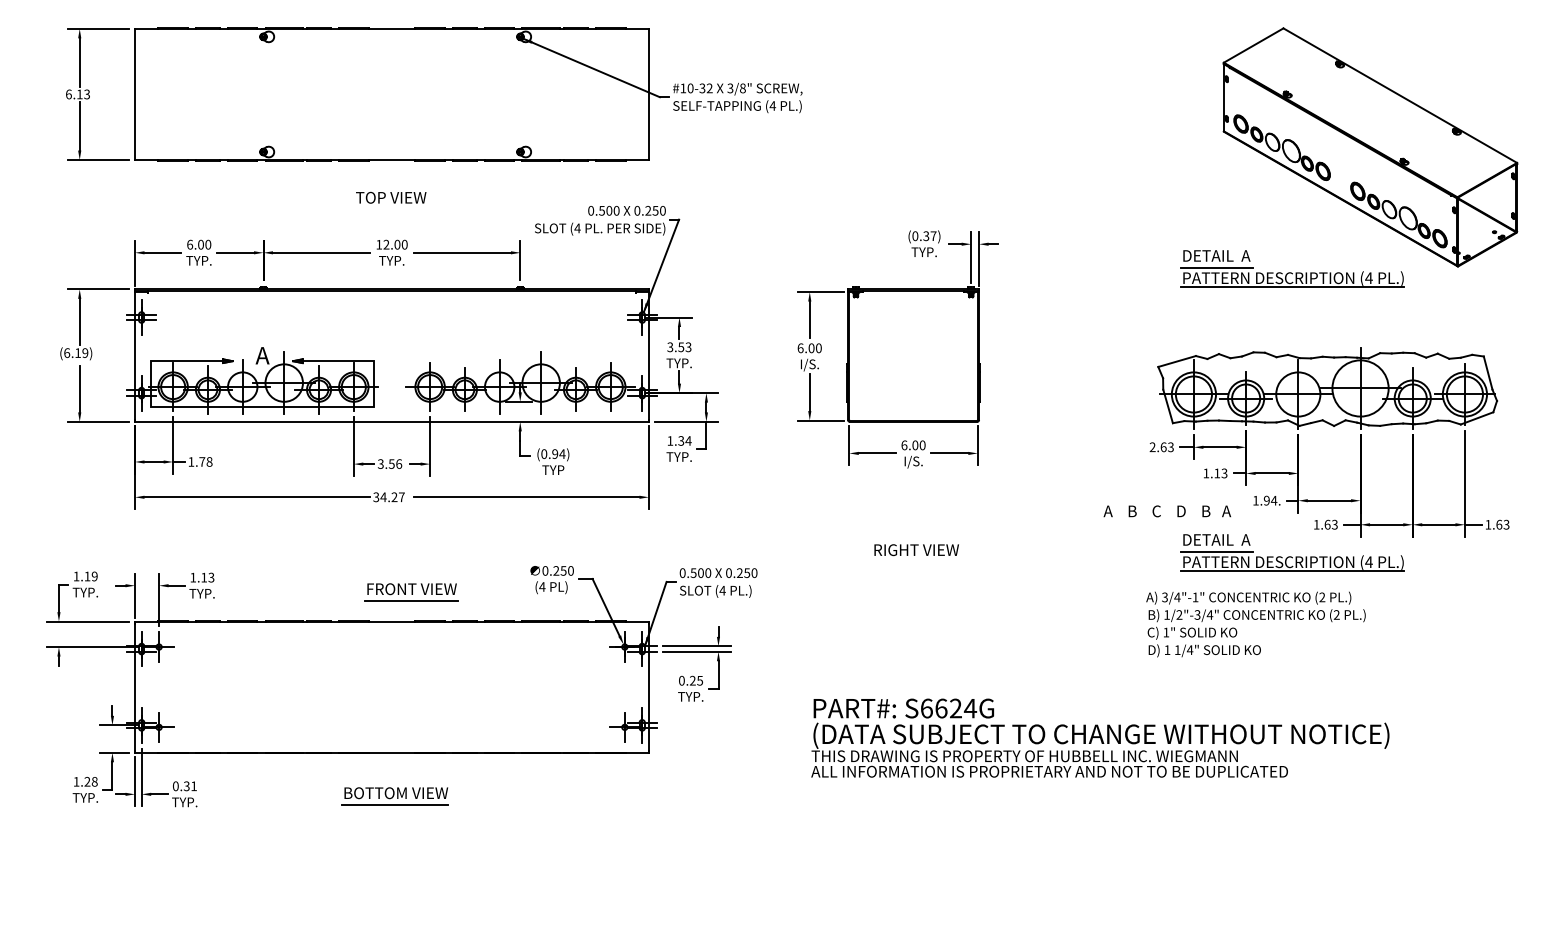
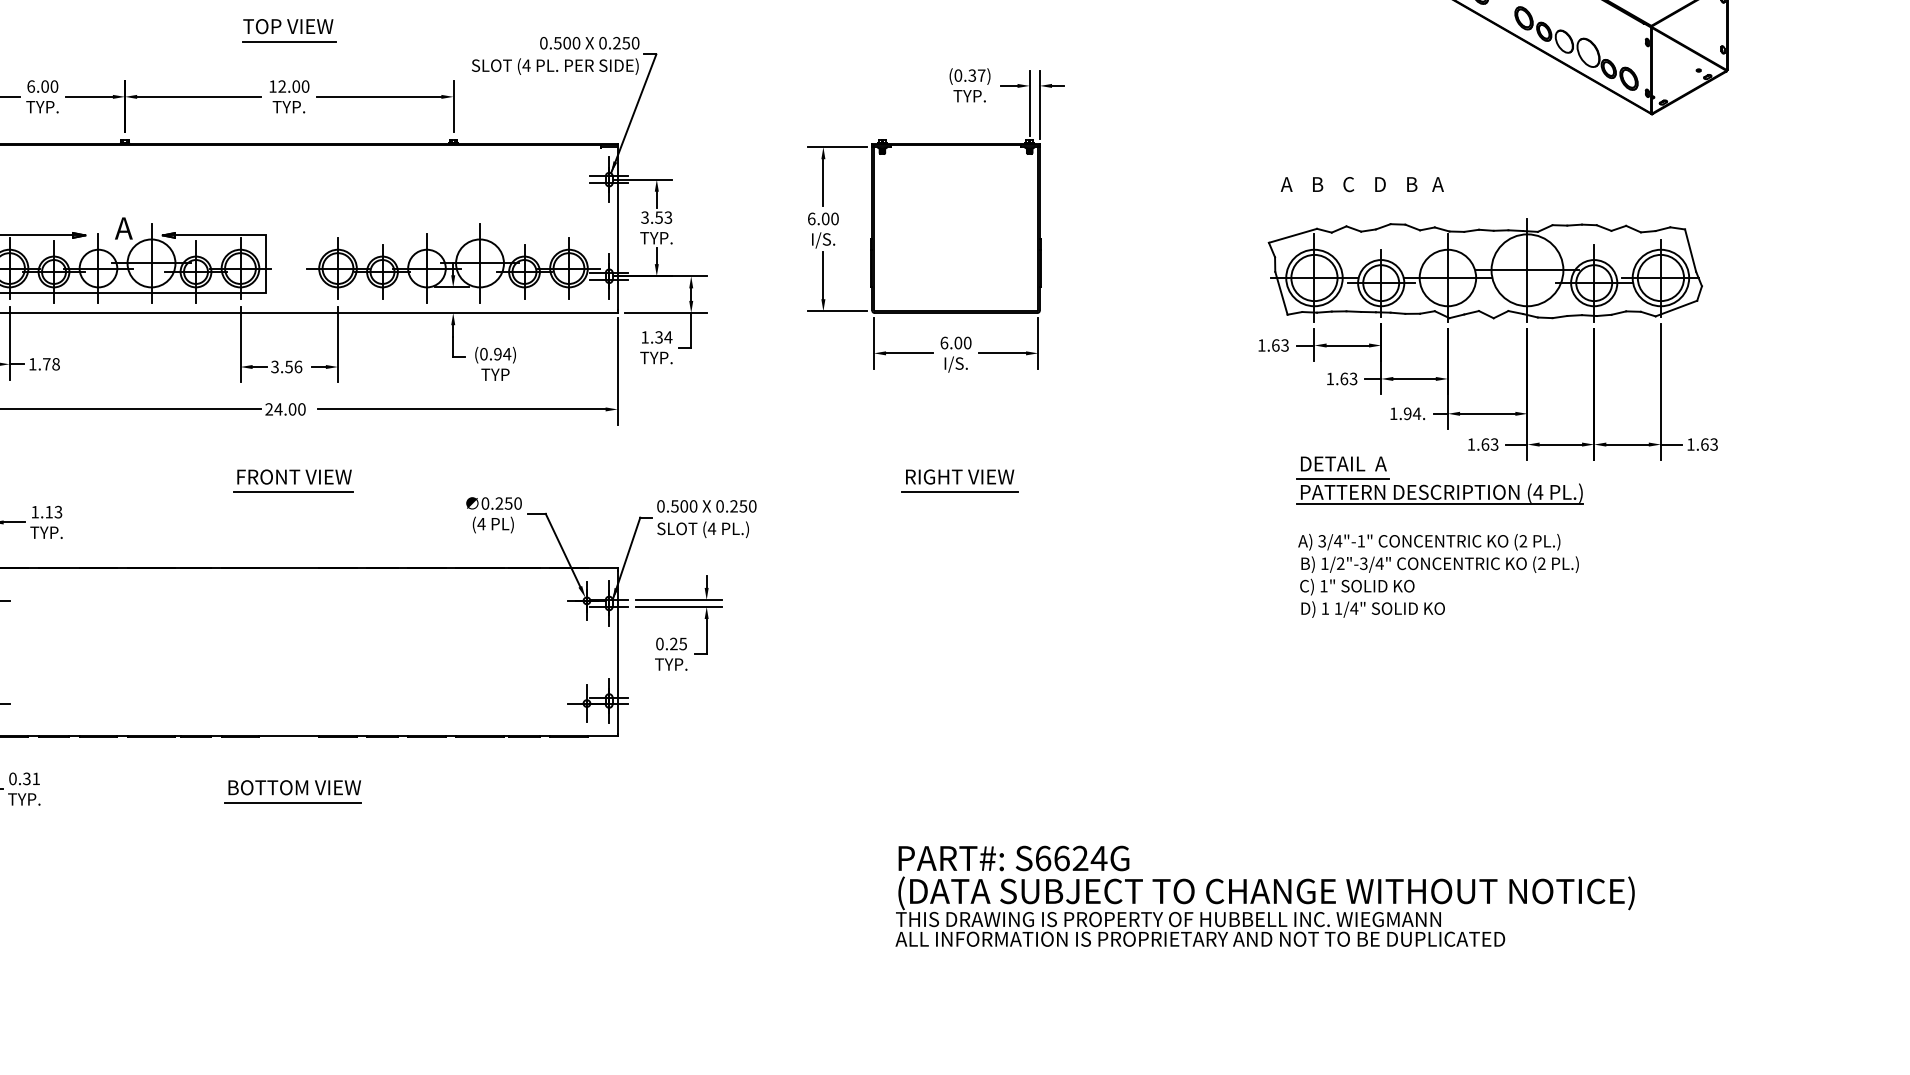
line: (391, 209) -> (288, 41), added
part: (1292, 268) -> (1440, 116), removed
text: (1152, 446) -> (1261, 344), 2.63 -> 1.63
text: (1217, 473) -> (1344, 379), 1.13 -> 1.63
text: (388, 497) -> (284, 409), 34.27 -> 24.00
text: (1166, 511) -> (1361, 184), moved
line: (916, 561) -> (959, 491), added
part: (411, 592) -> (293, 481), moved
text: (1255, 624) -> (1437, 575), moved
text: (1100, 737) -> (1265, 895), moved

